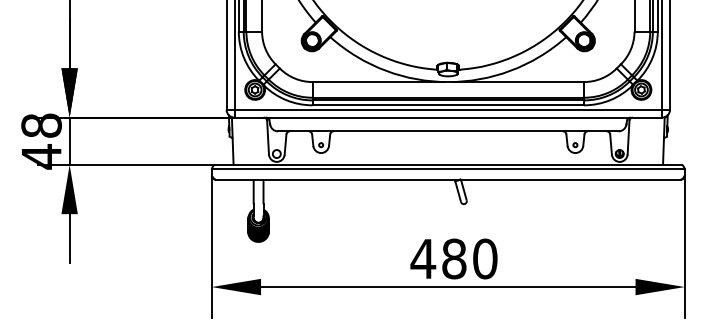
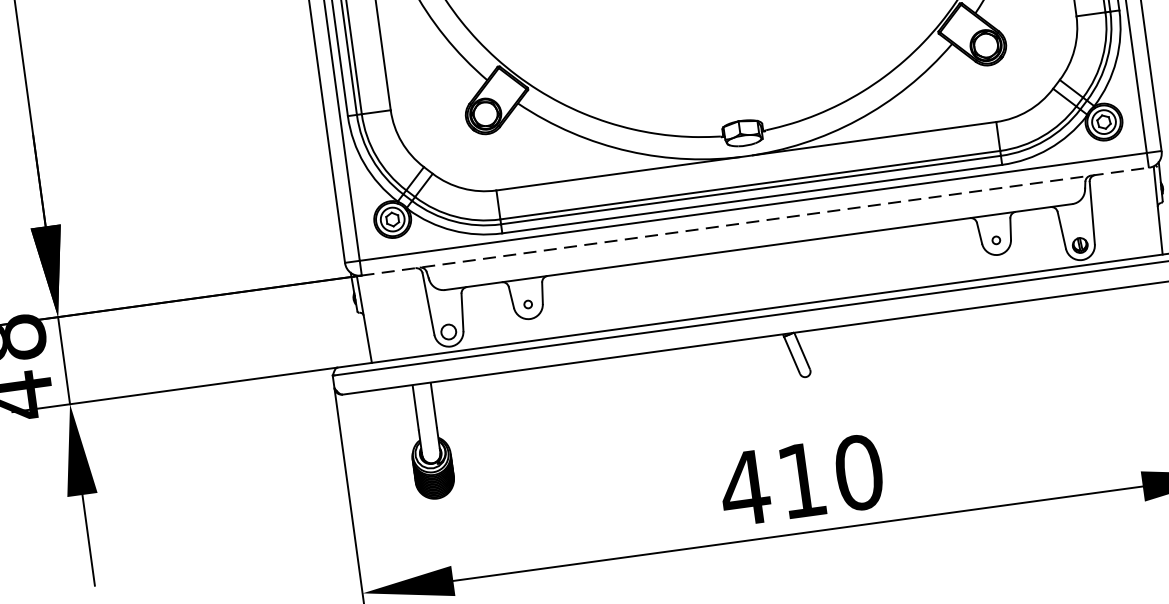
line: (448, 117) -> (755, 221), solid -> dashed
text: (454, 258) -> (802, 479), 480 -> 410

